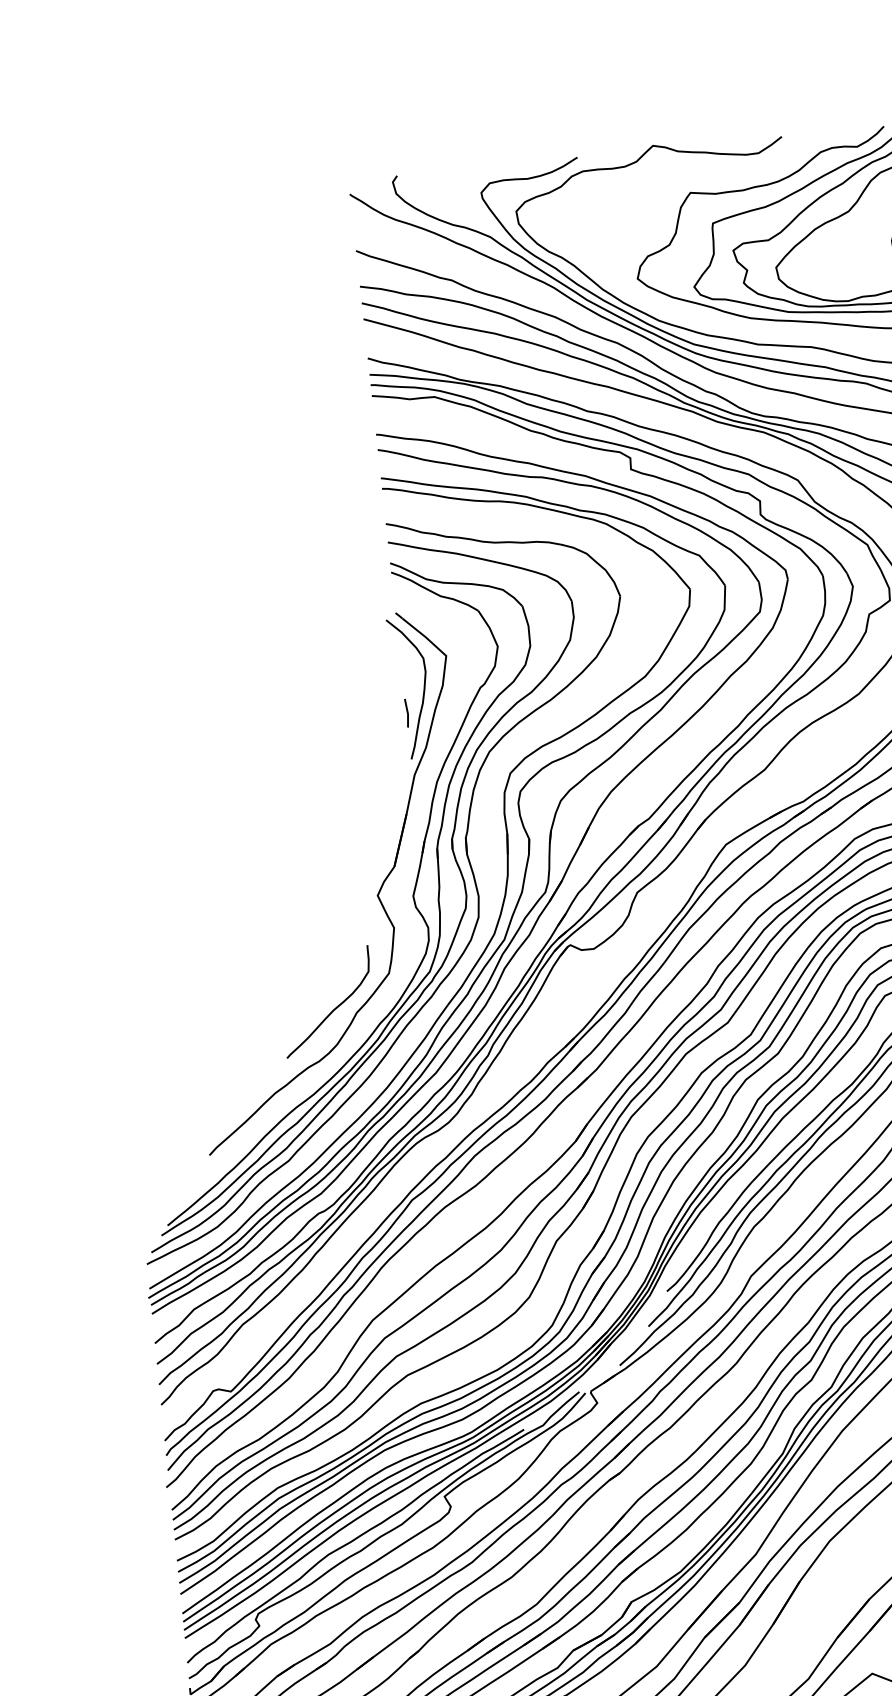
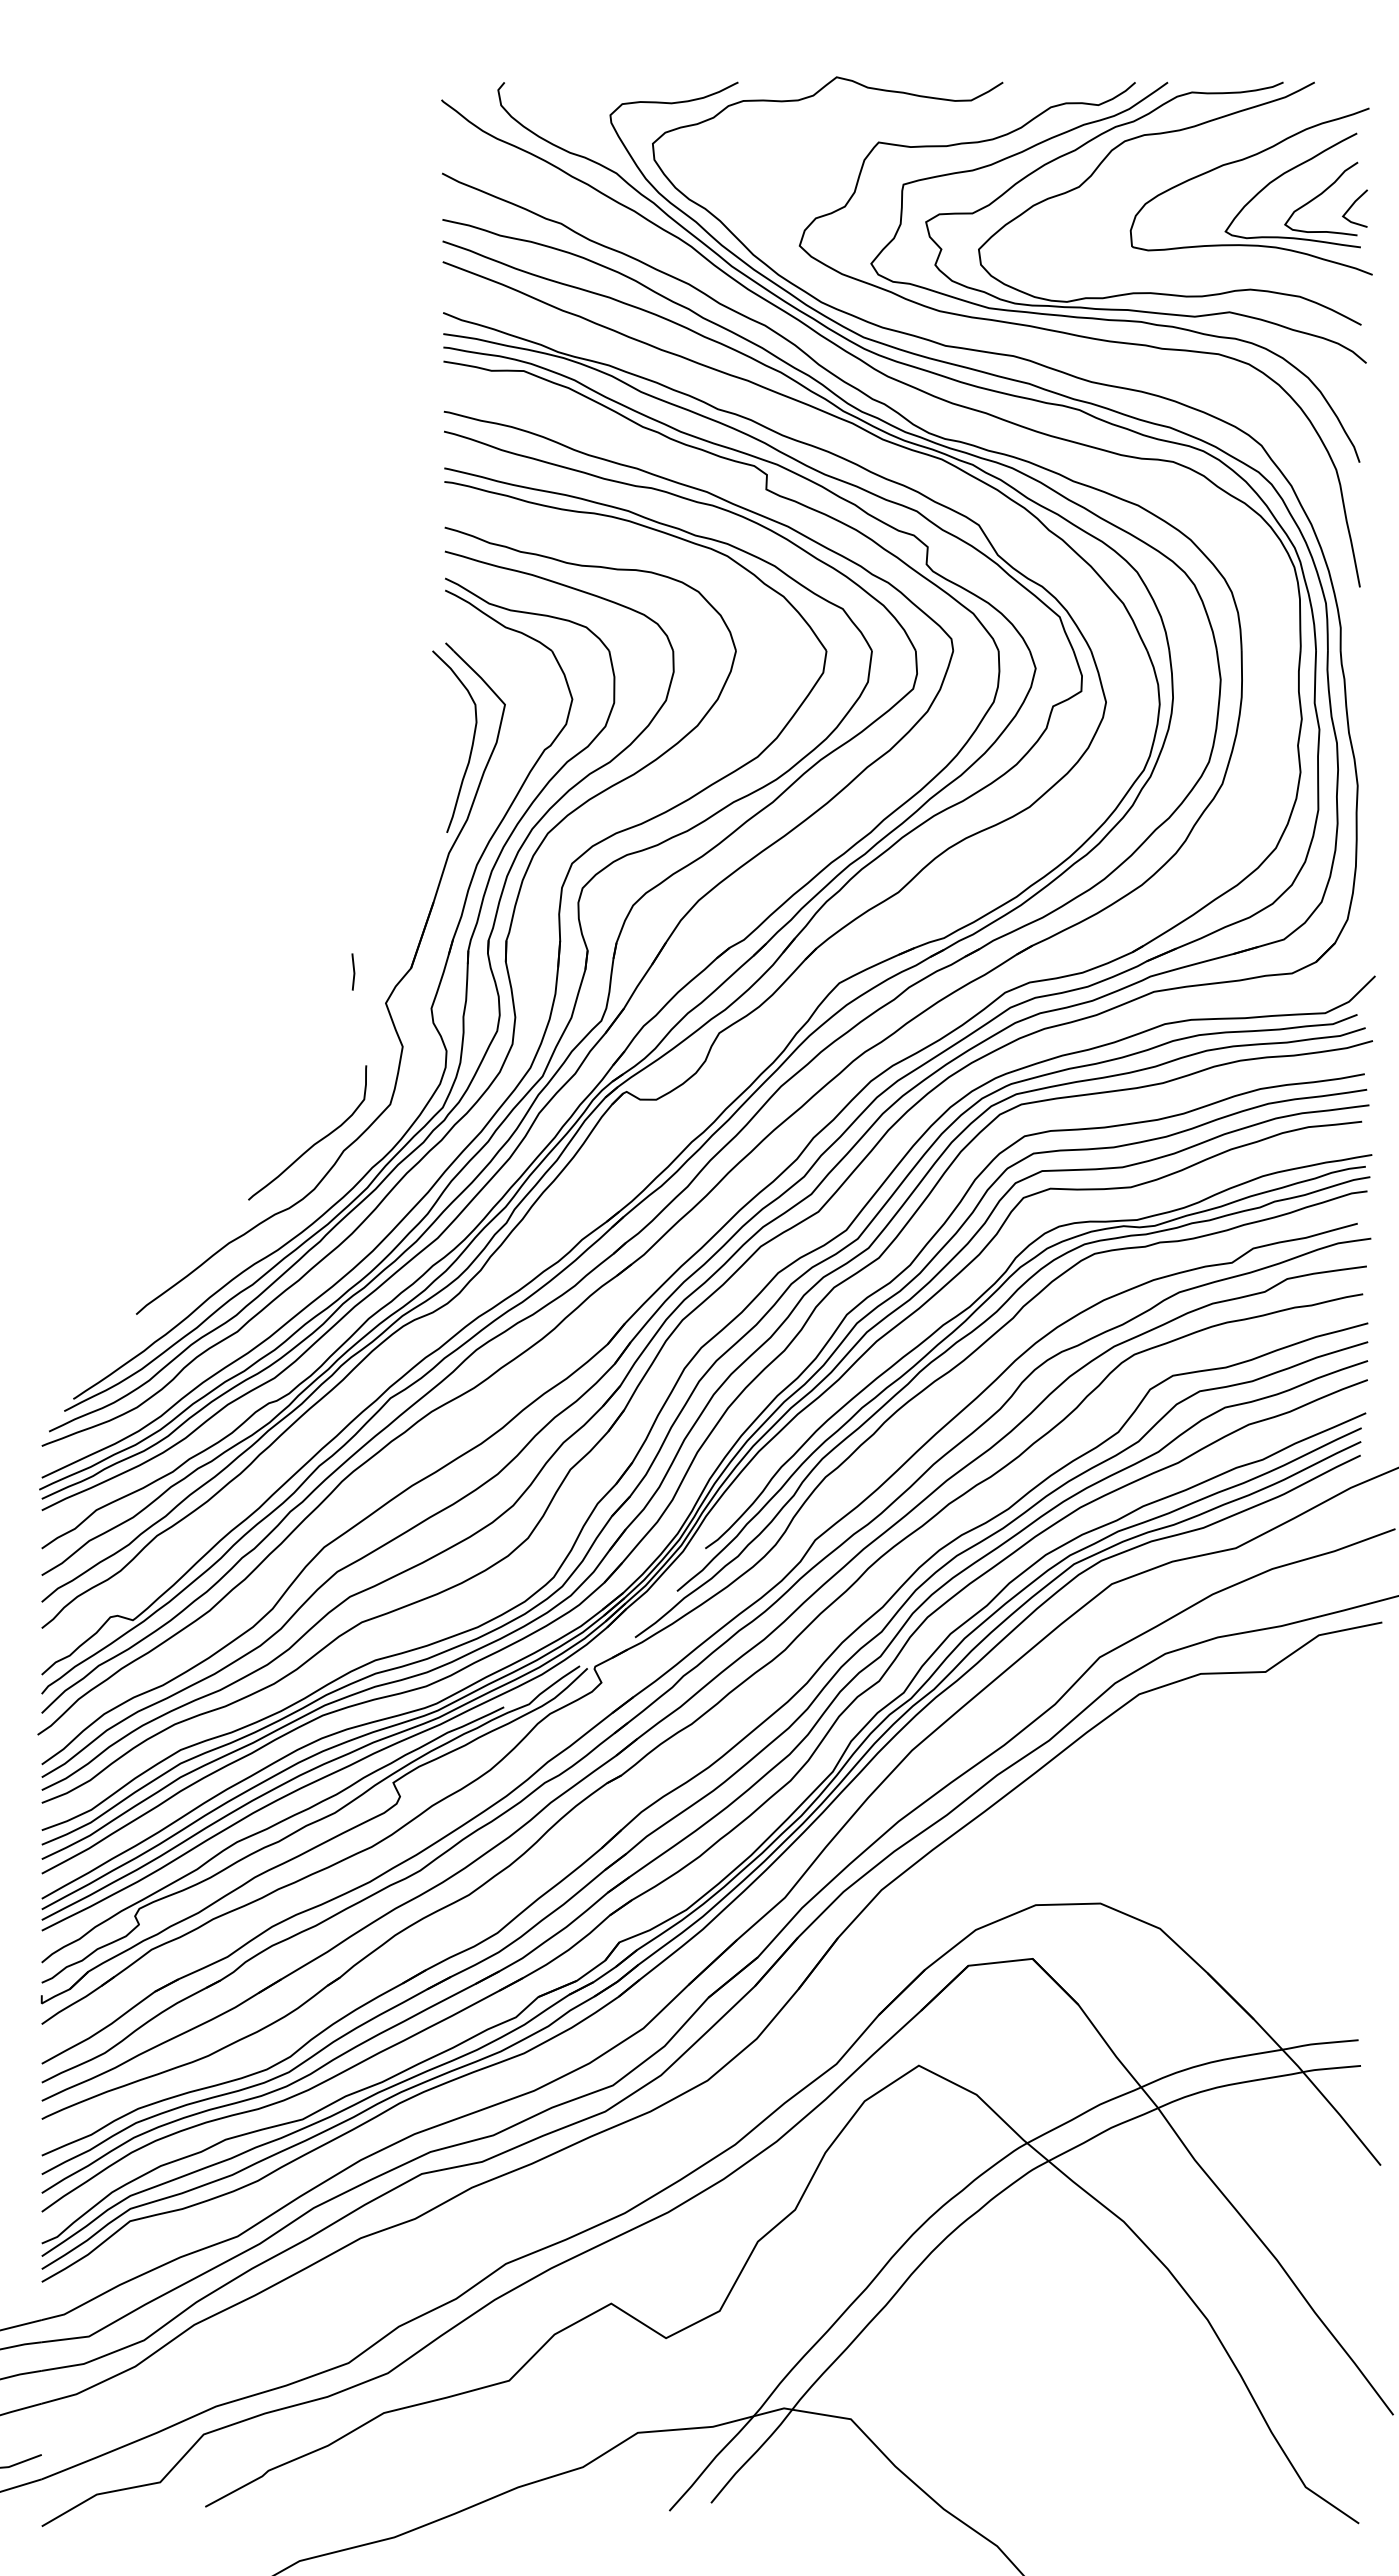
line: (407, 712) -> (353, 971), moved

